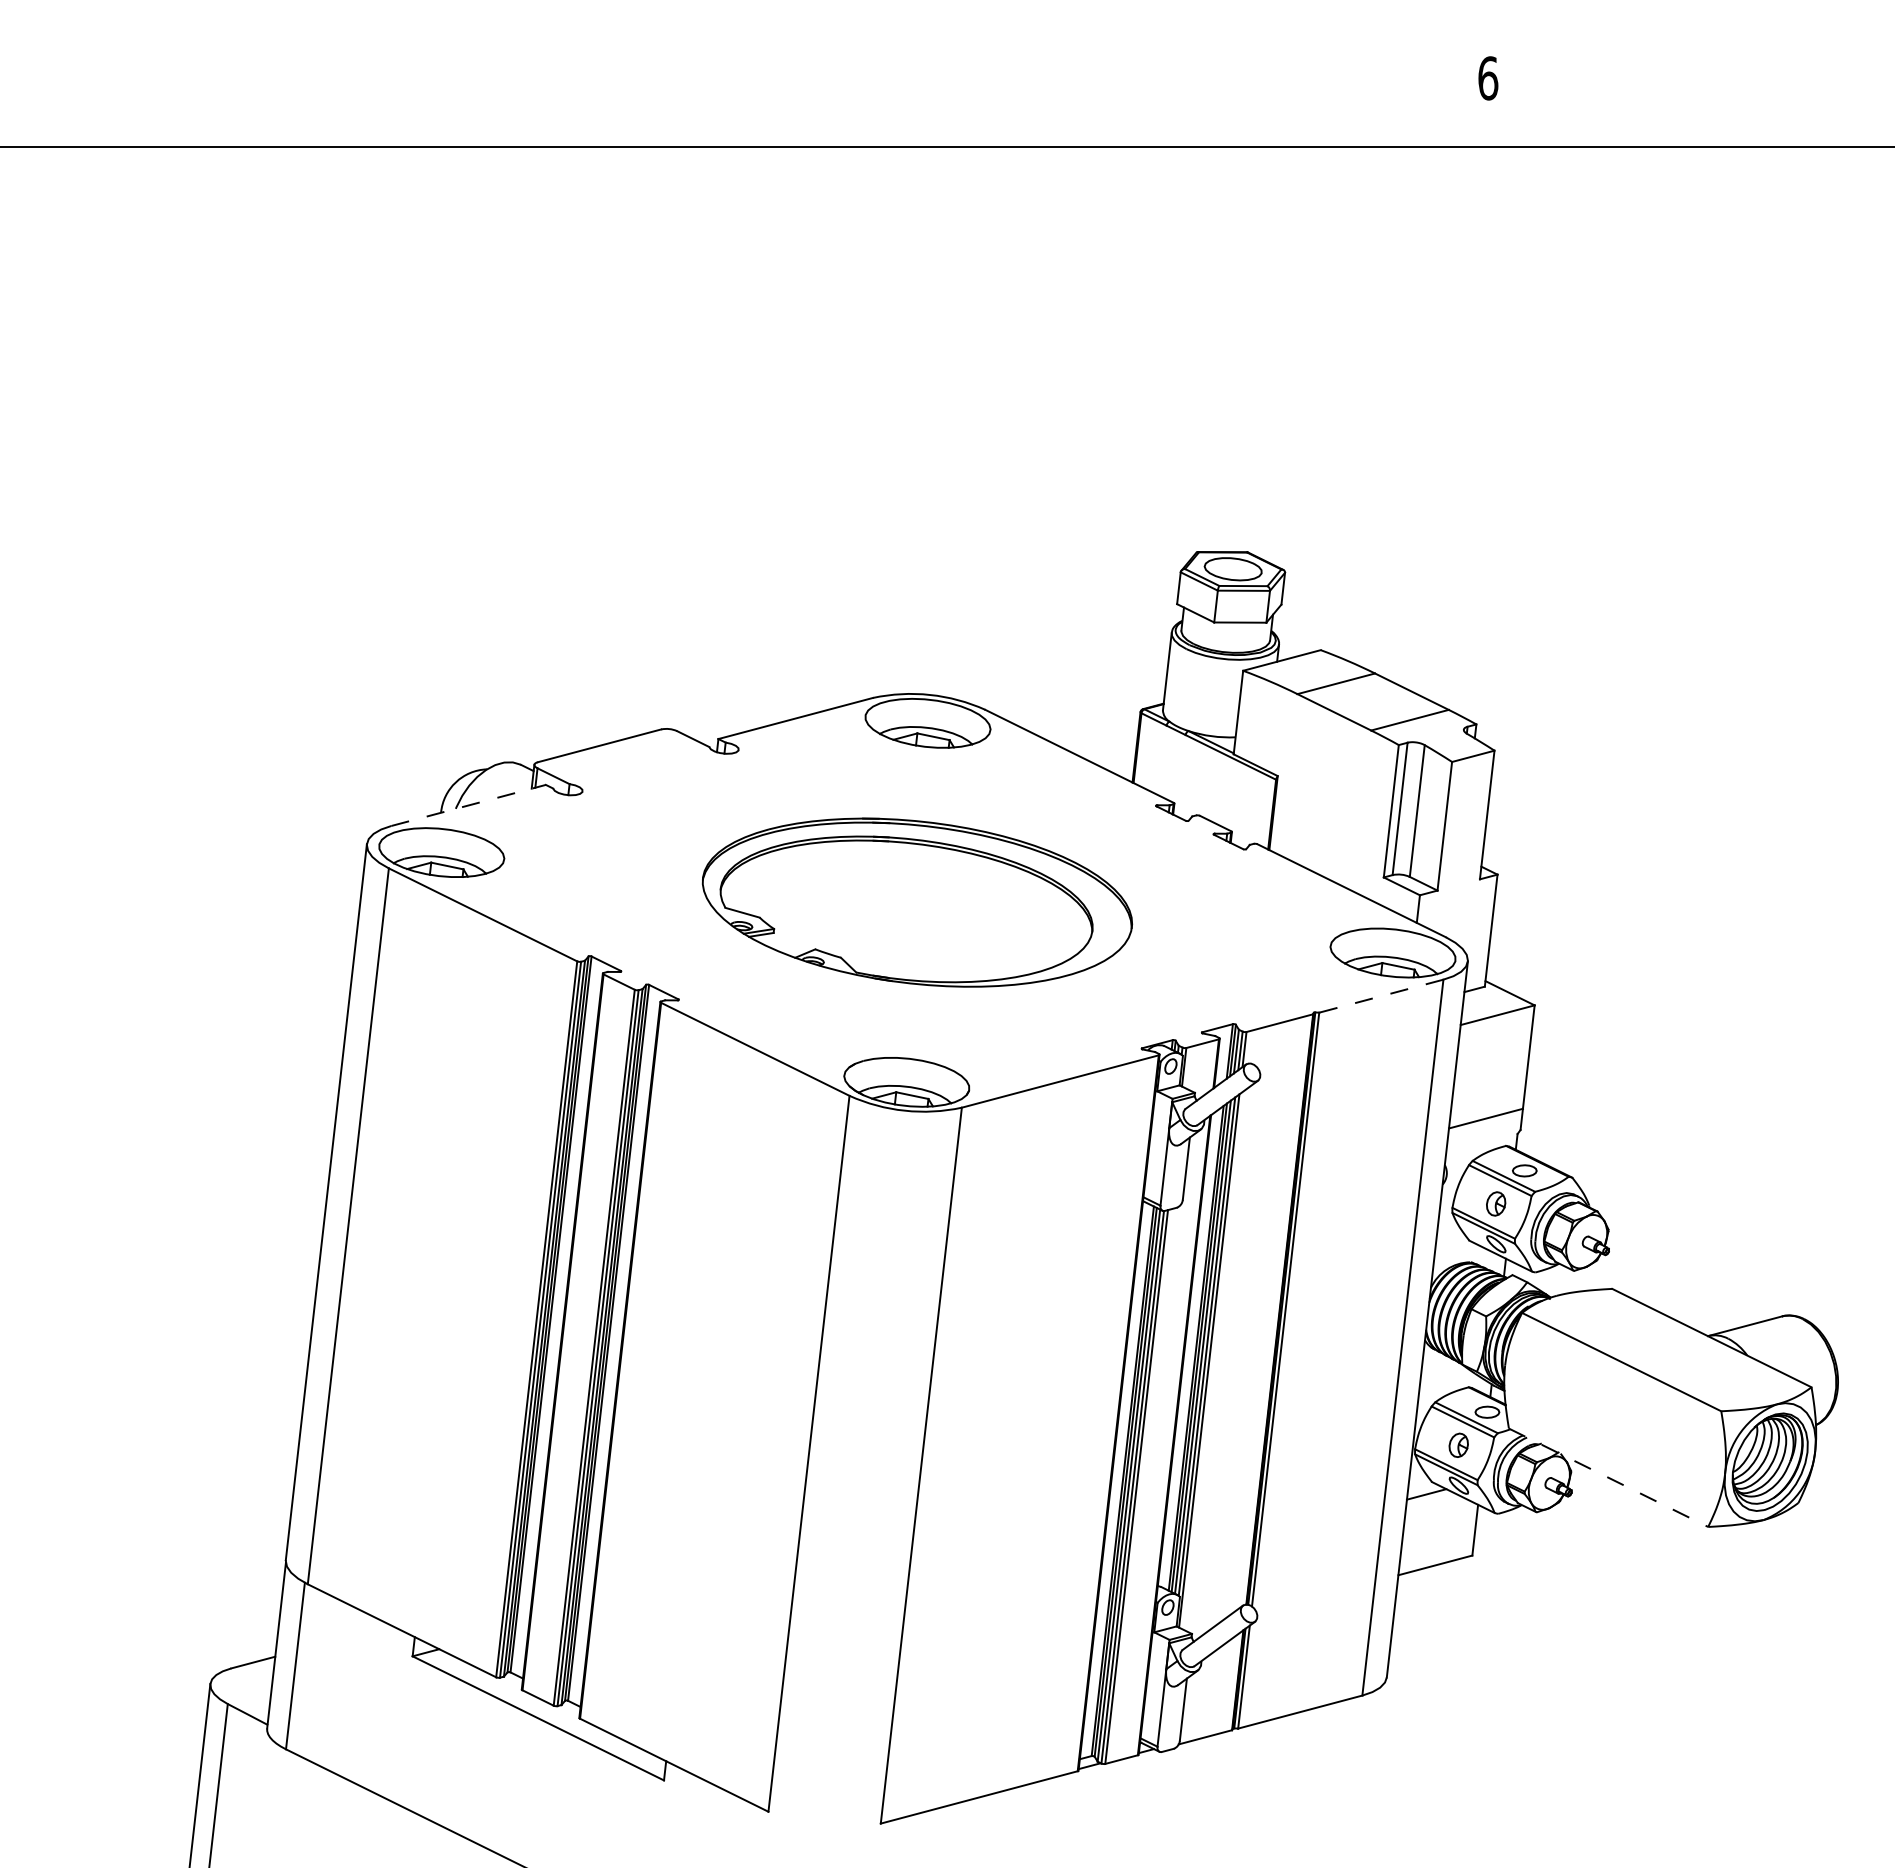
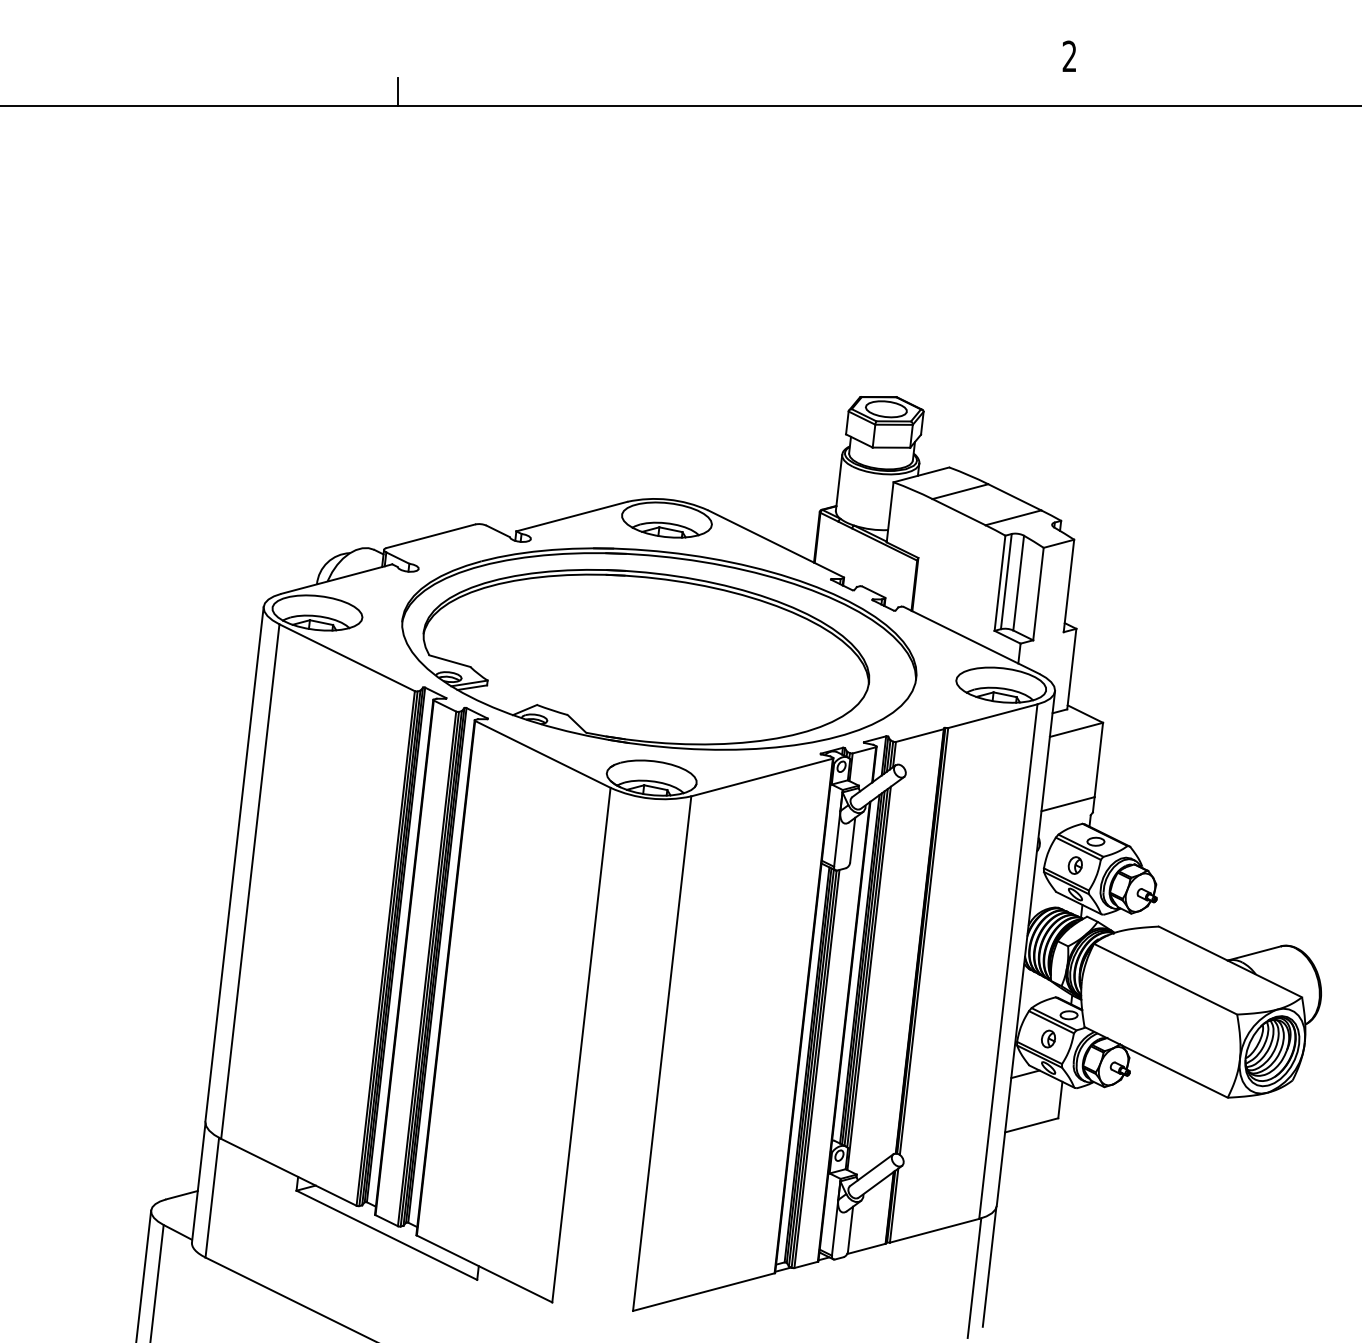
text: (1488, 78) -> (1069, 56), 6 -> 2
line: (554, 127) -> (398, 91), added
line: (468, 805) -> (336, 579), dashed -> solid
part: (917, 902) -> (659, 648), size x1.67
line: (1380, 996) -> (992, 716), dashed -> solid
line: (1609, 1477) -> (1156, 1062), dashed -> solid
line: (1376, 1762) -> (989, 1267), added
line: (1355, 1777) -> (974, 1277), added

